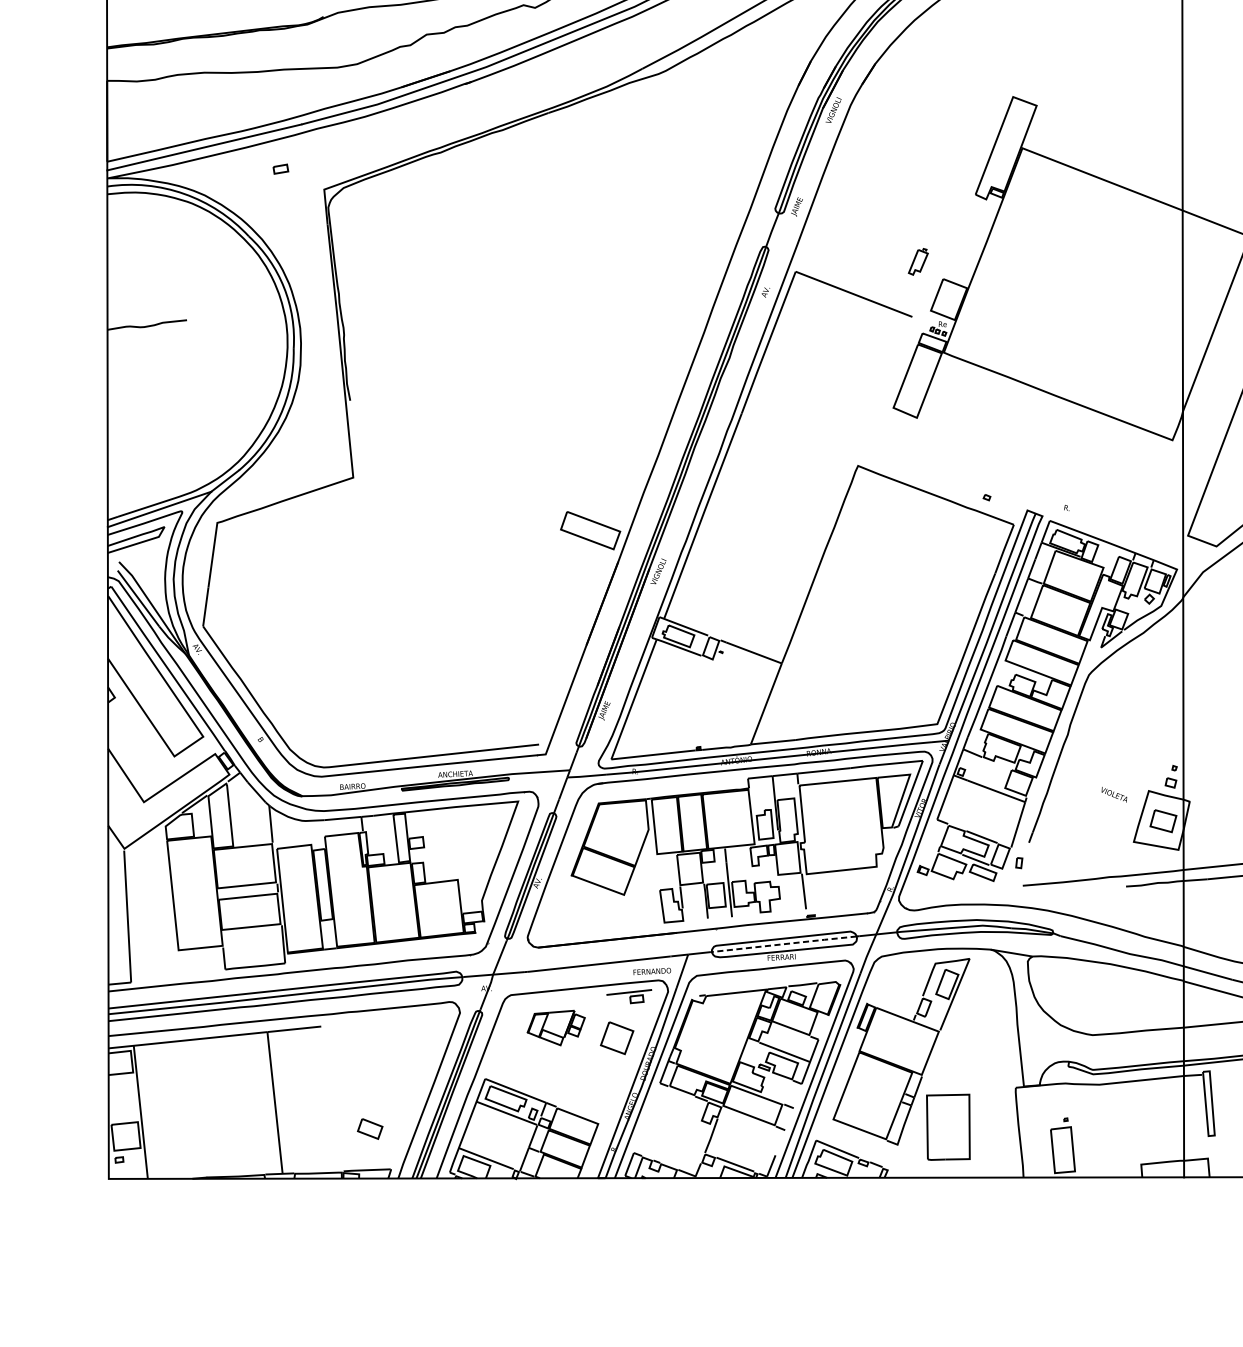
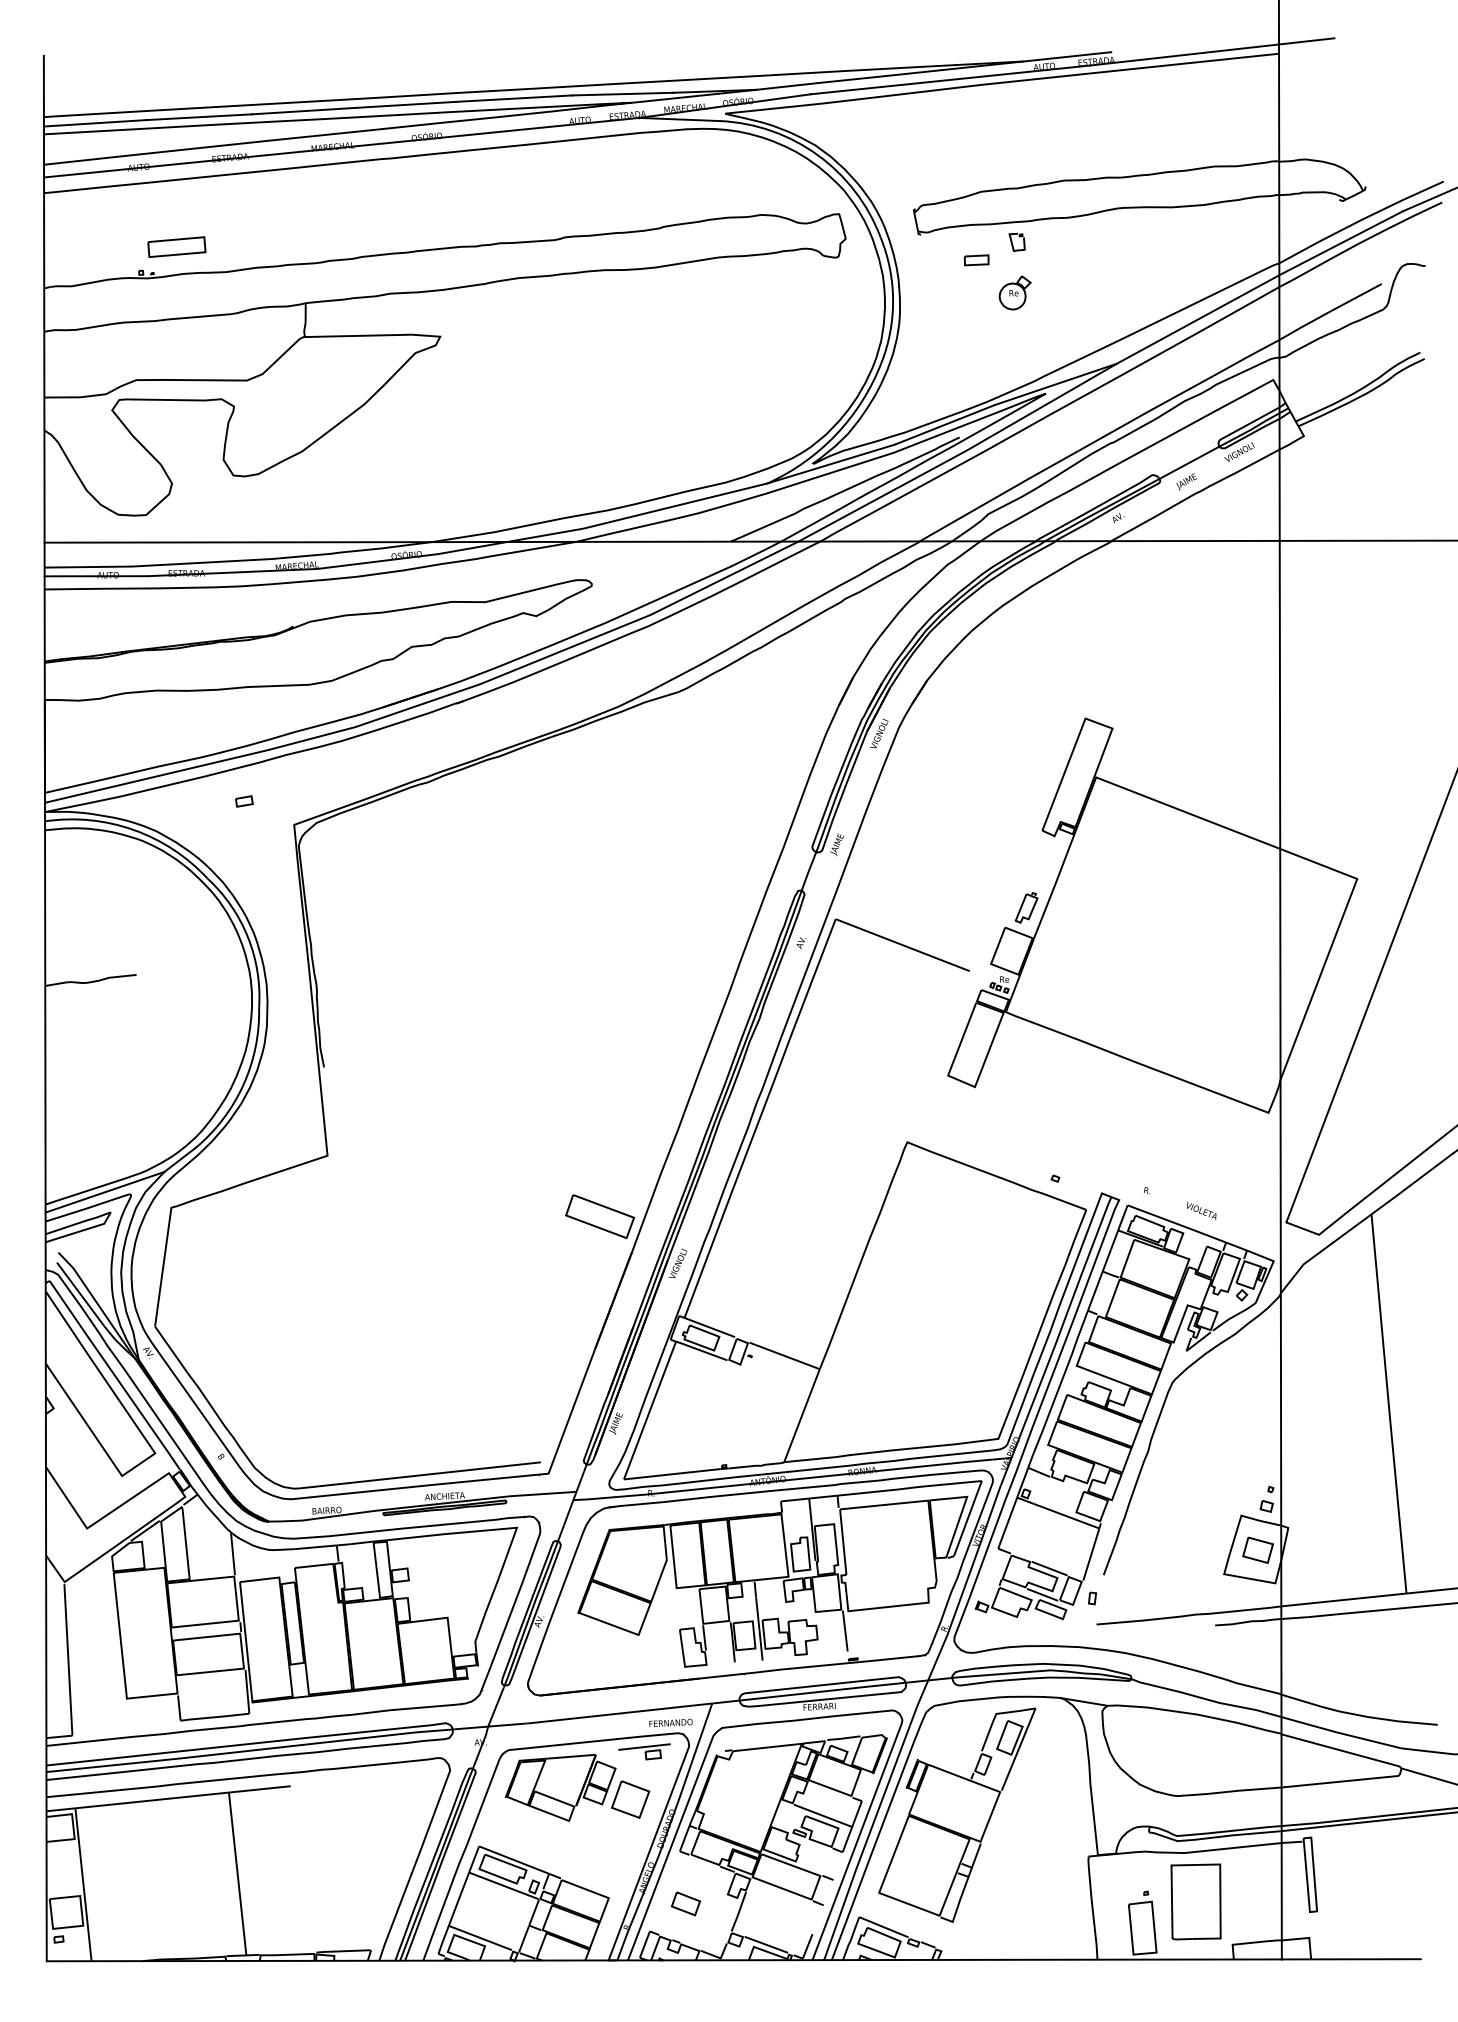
part: (918, 261) -> (1026, 907), moved
text: (1114, 794) -> (1201, 1210), moved
line: (785, 944) -> (823, 1691), dashed -> solid
part: (556, 1027) -> (560, 1787), size x1.67
part: (947, 1126) -> (1195, 1901), moved
part: (369, 1128) -> (685, 1903), moved

